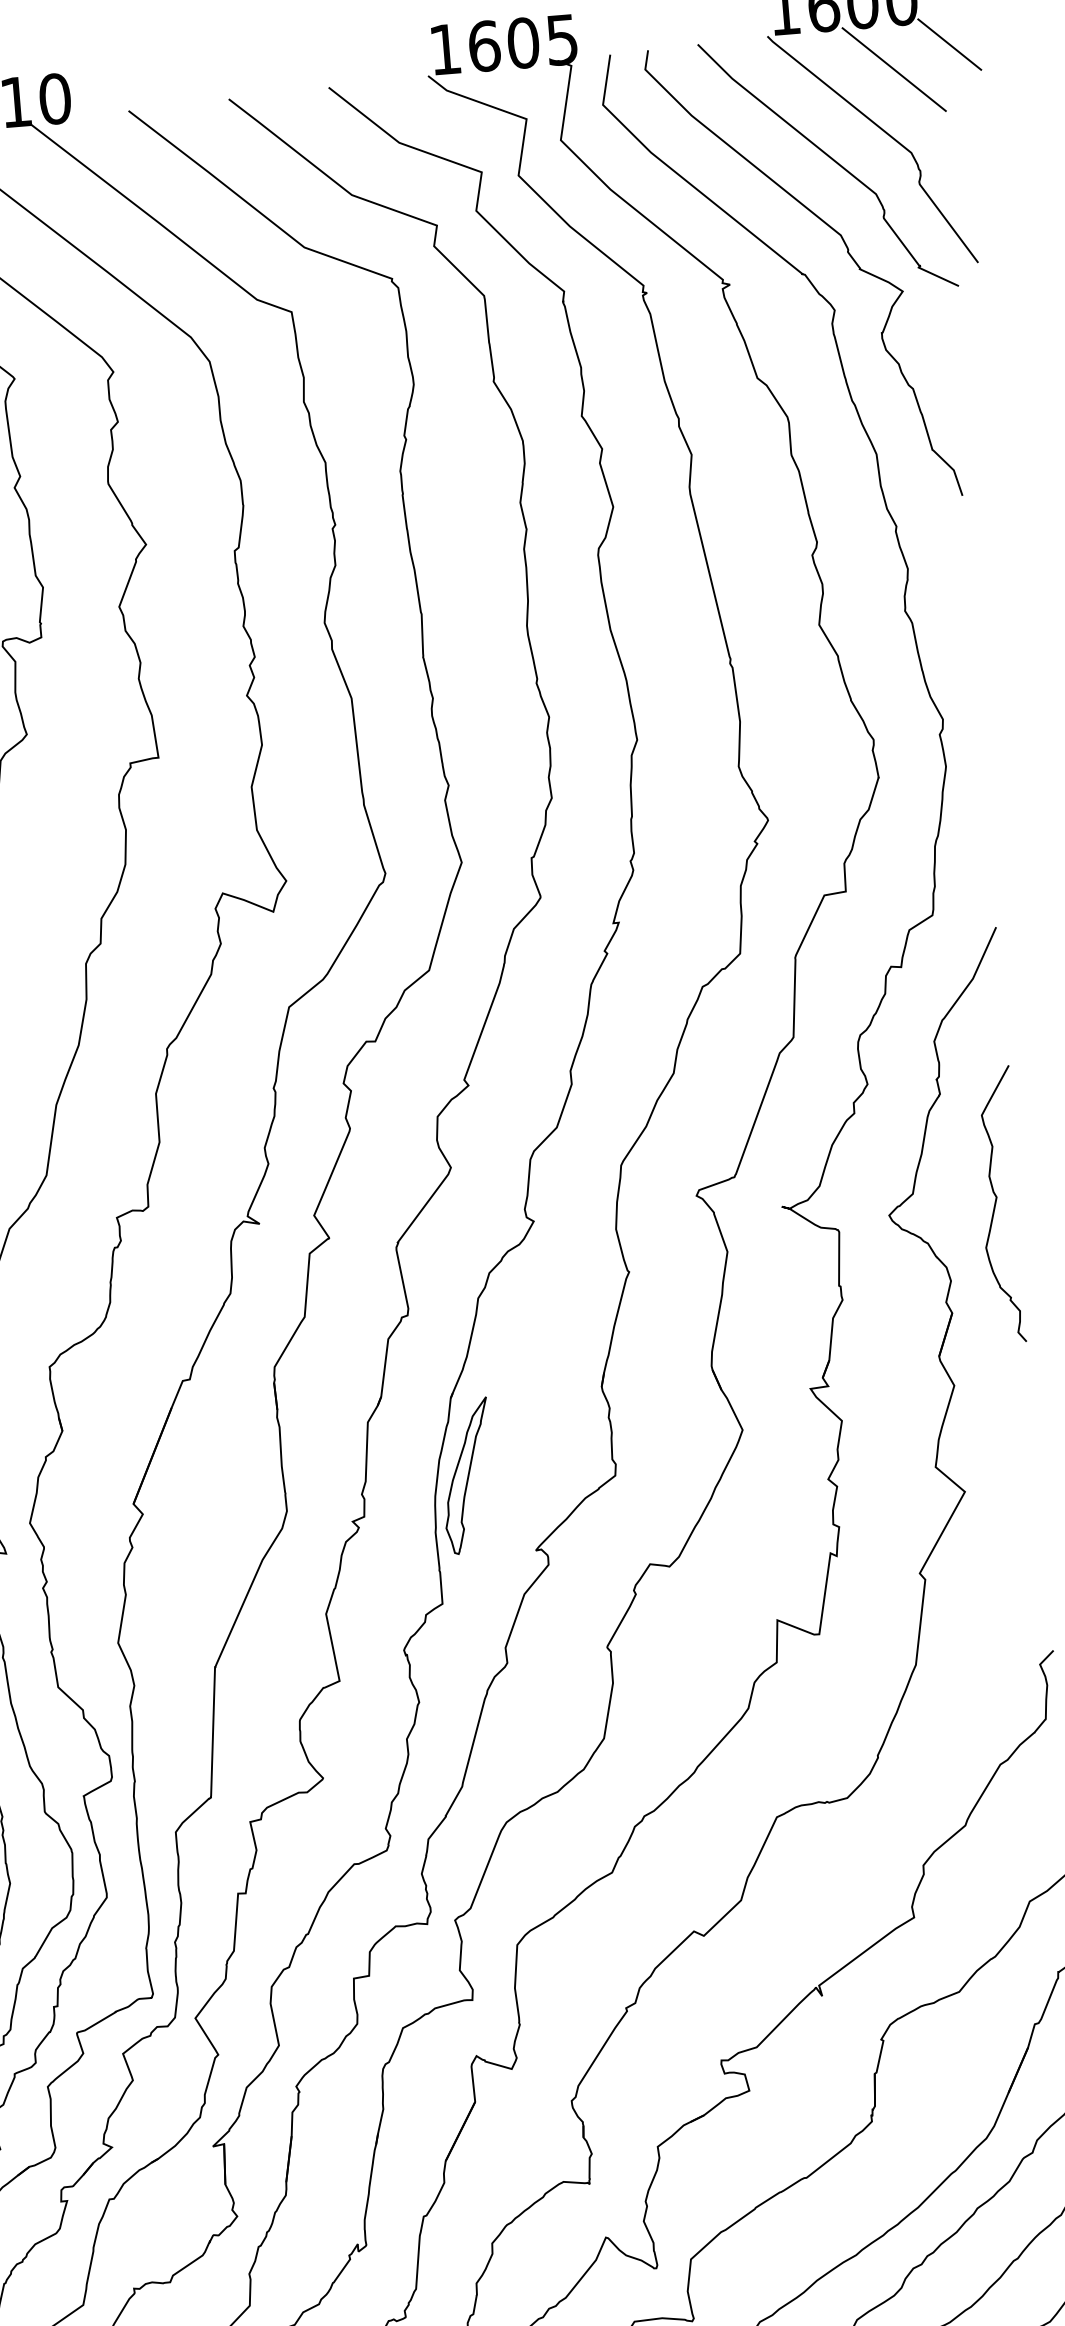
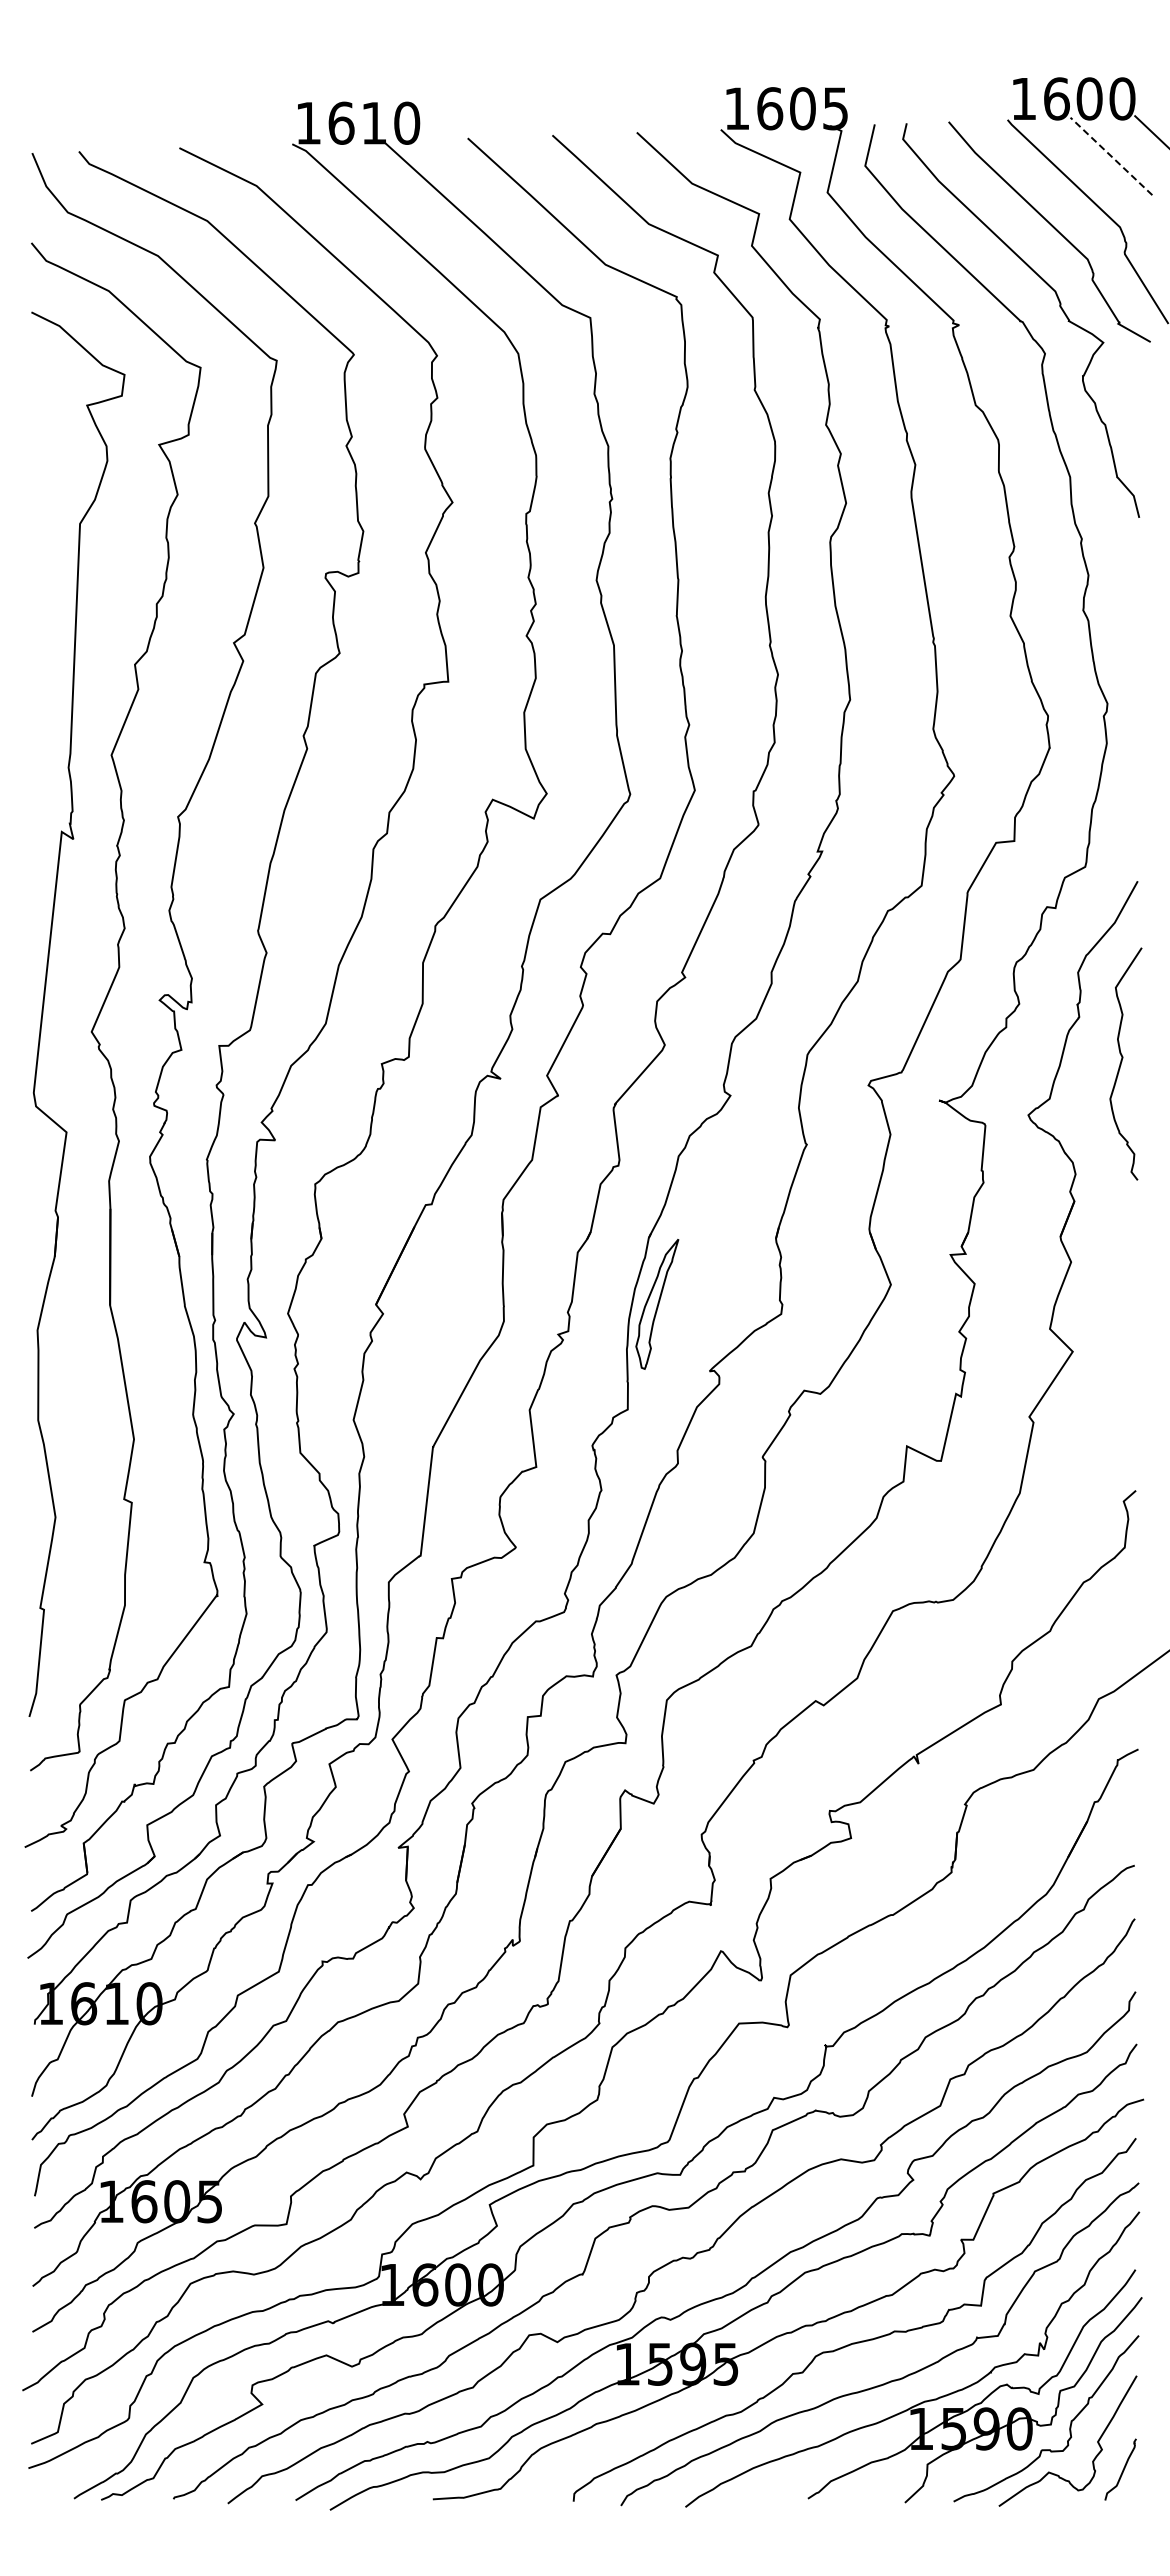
line: (894, 69) -> (1111, 156), solid -> dashed
curve: (996, 1202) -> (1122, 1061), moved

